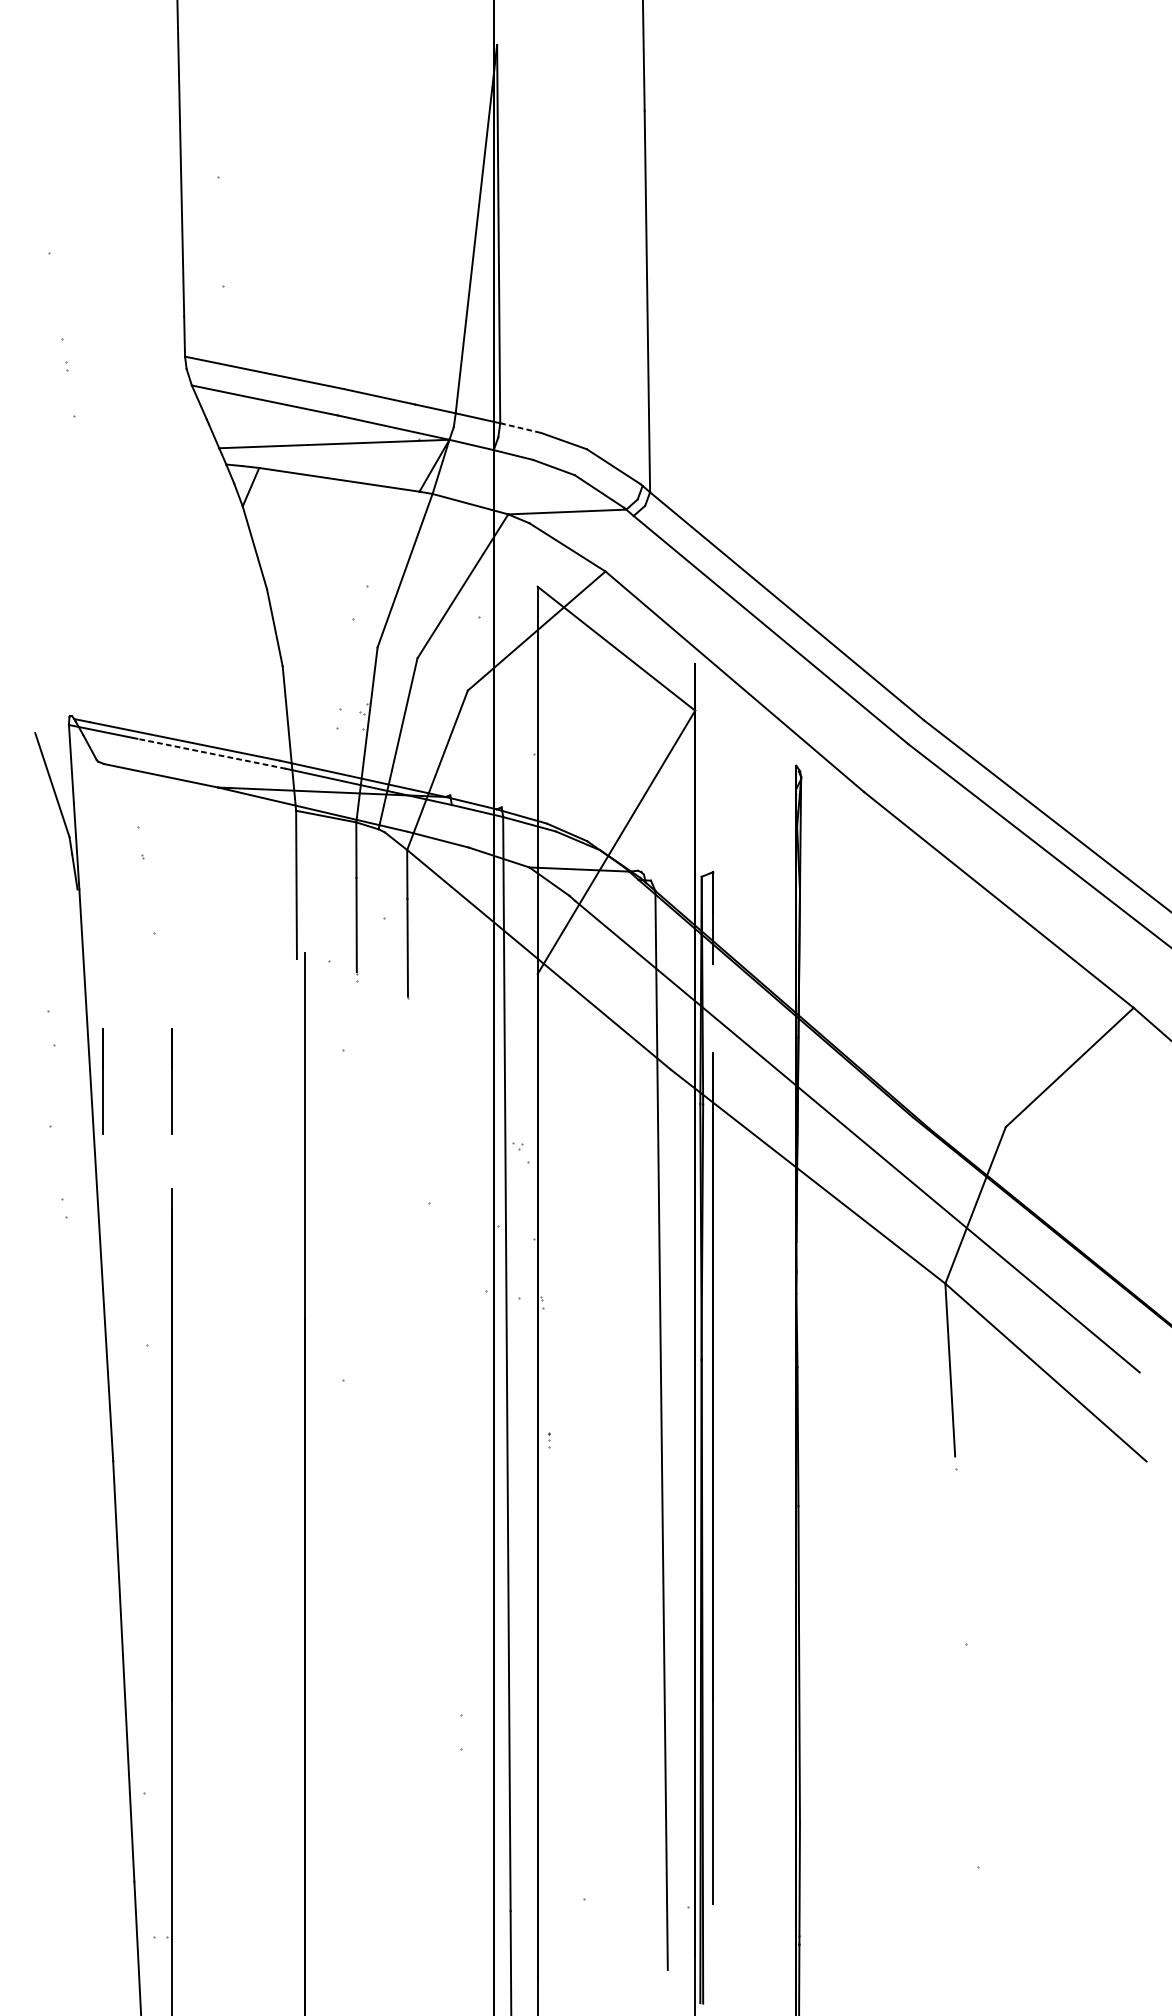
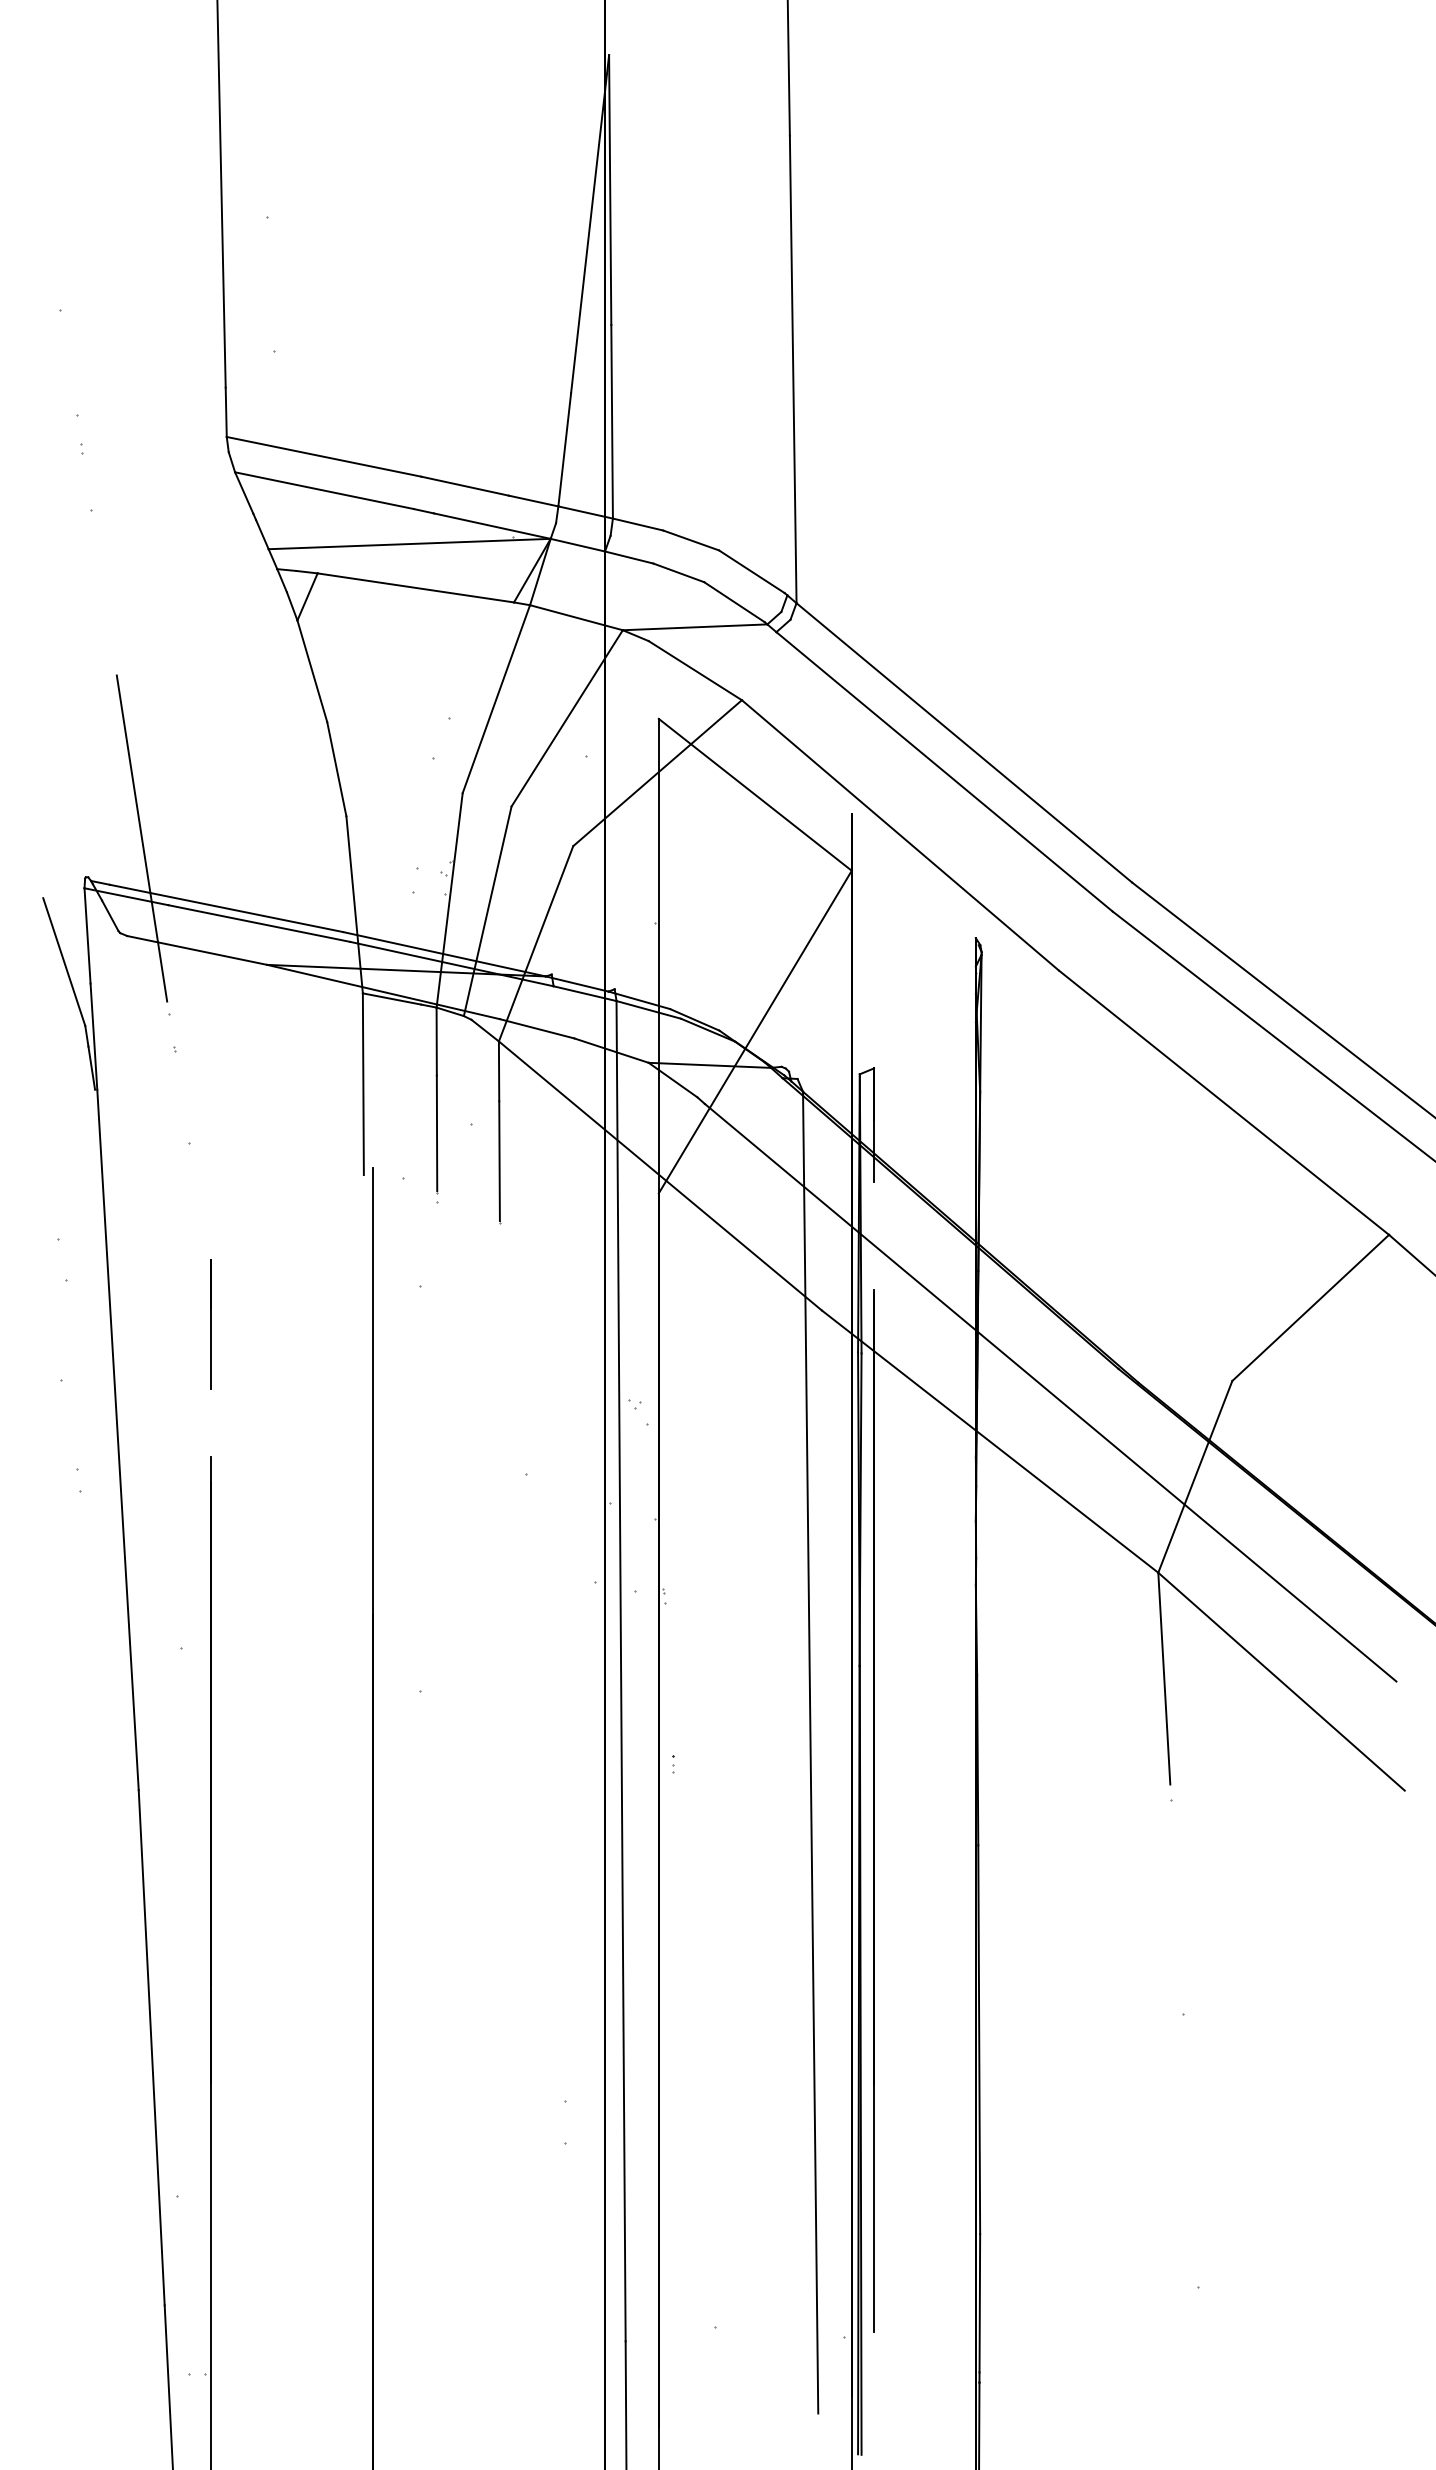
line: (521, 428) -> (638, 524), dashed -> solid
line: (115, 684) -> (141, 838), added
line: (211, 753) -> (259, 923), dashed -> solid
line: (103, 1081) -> (126, 1324), removed

